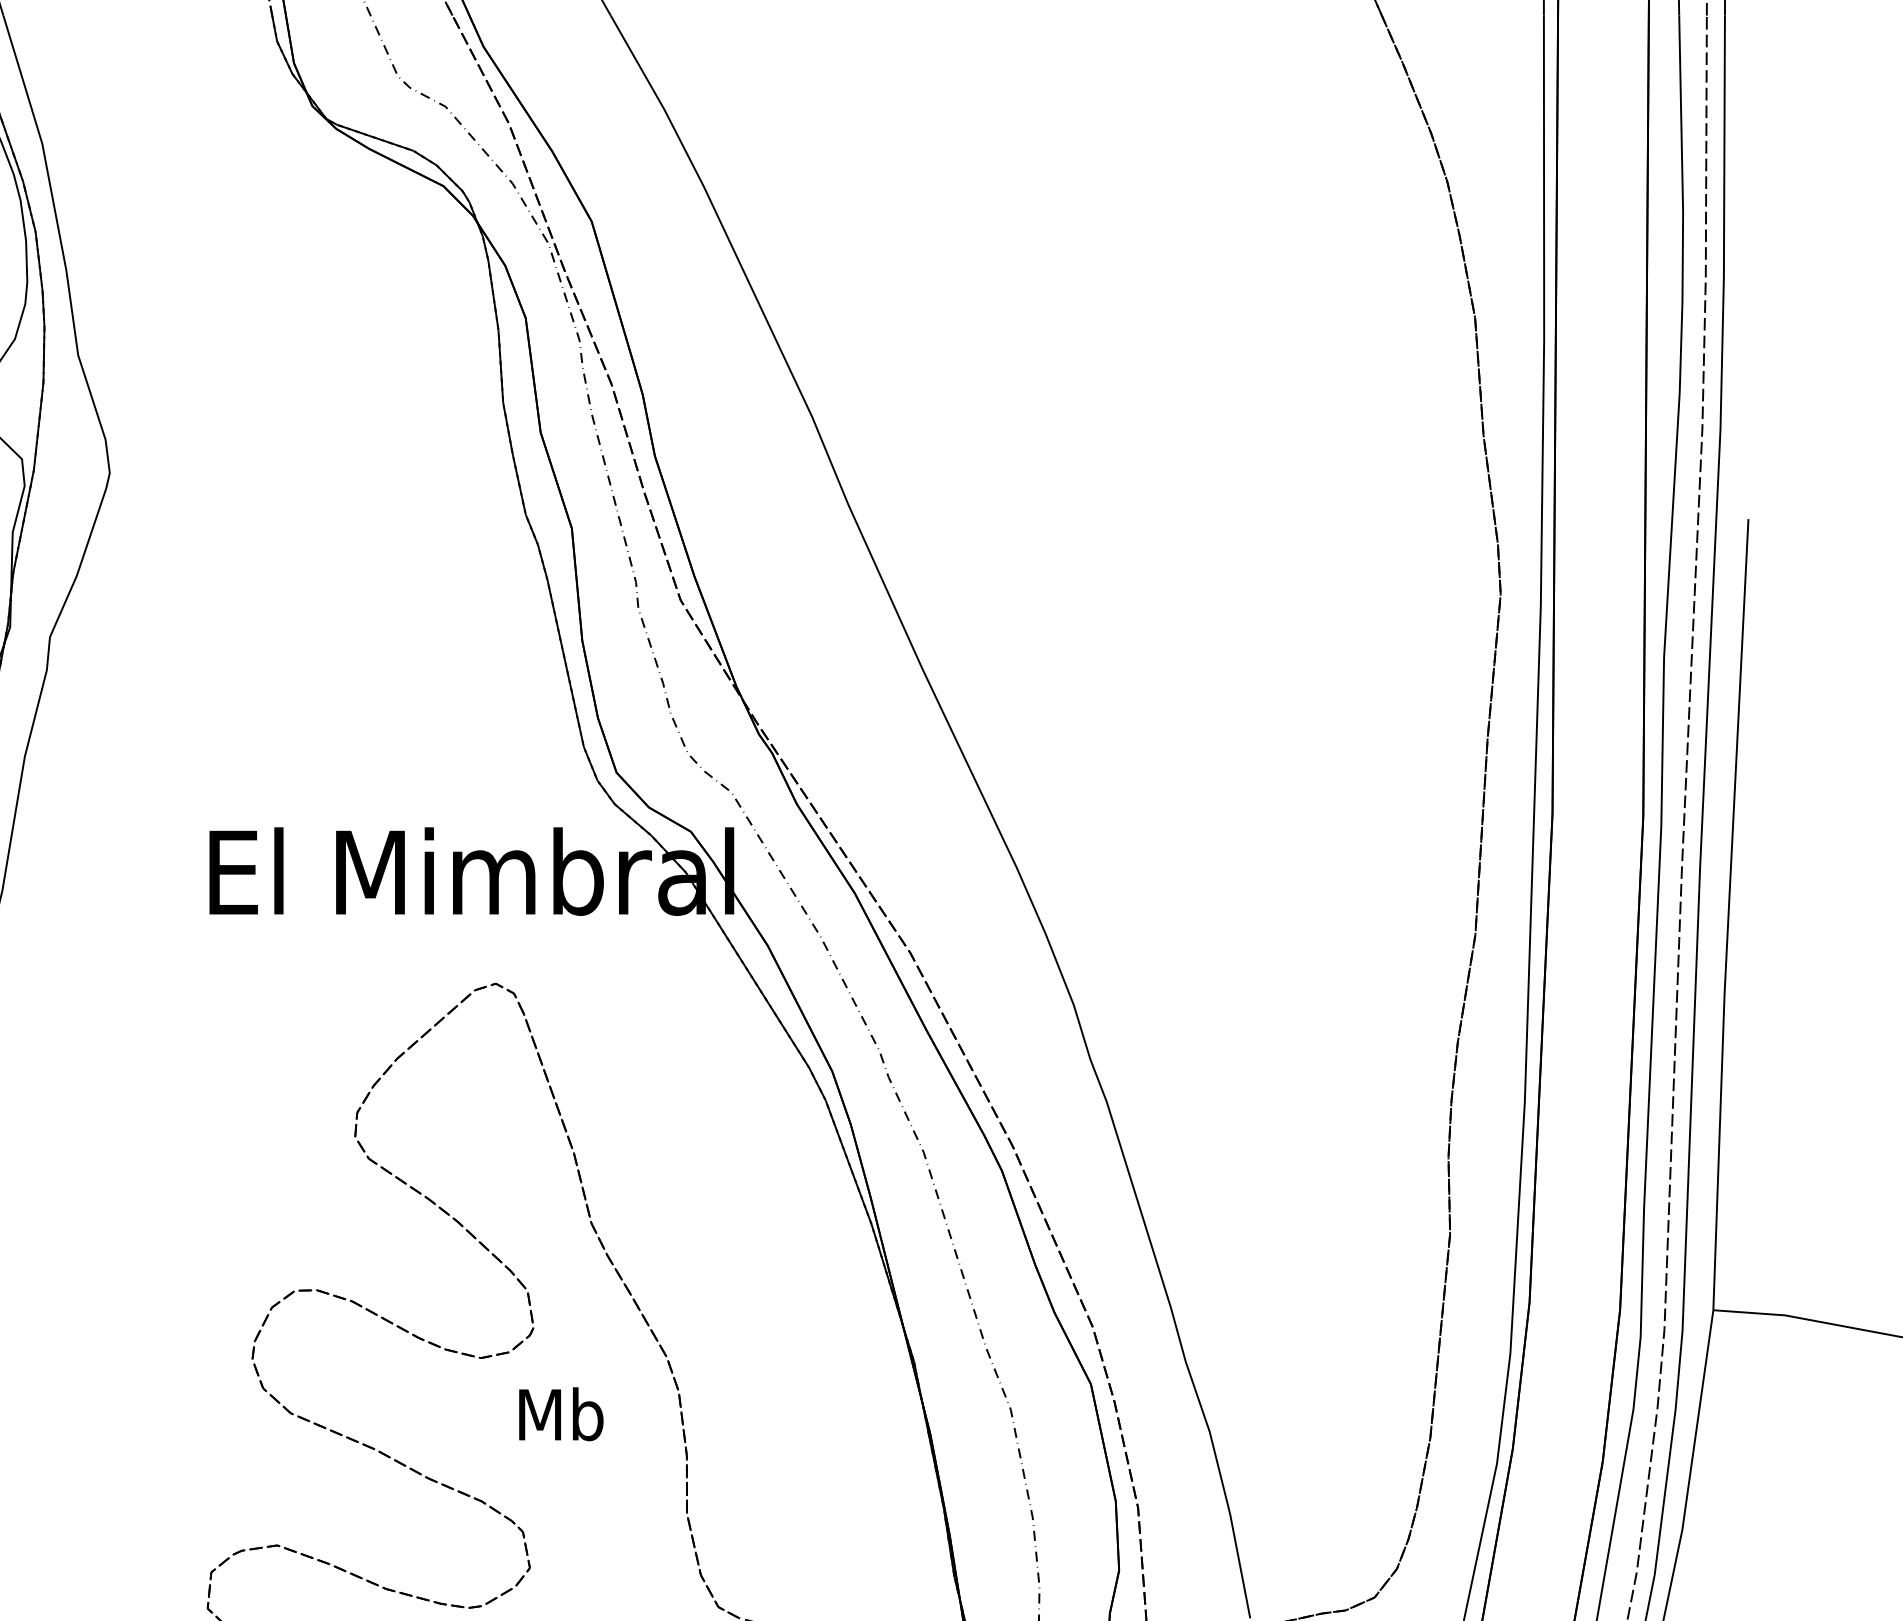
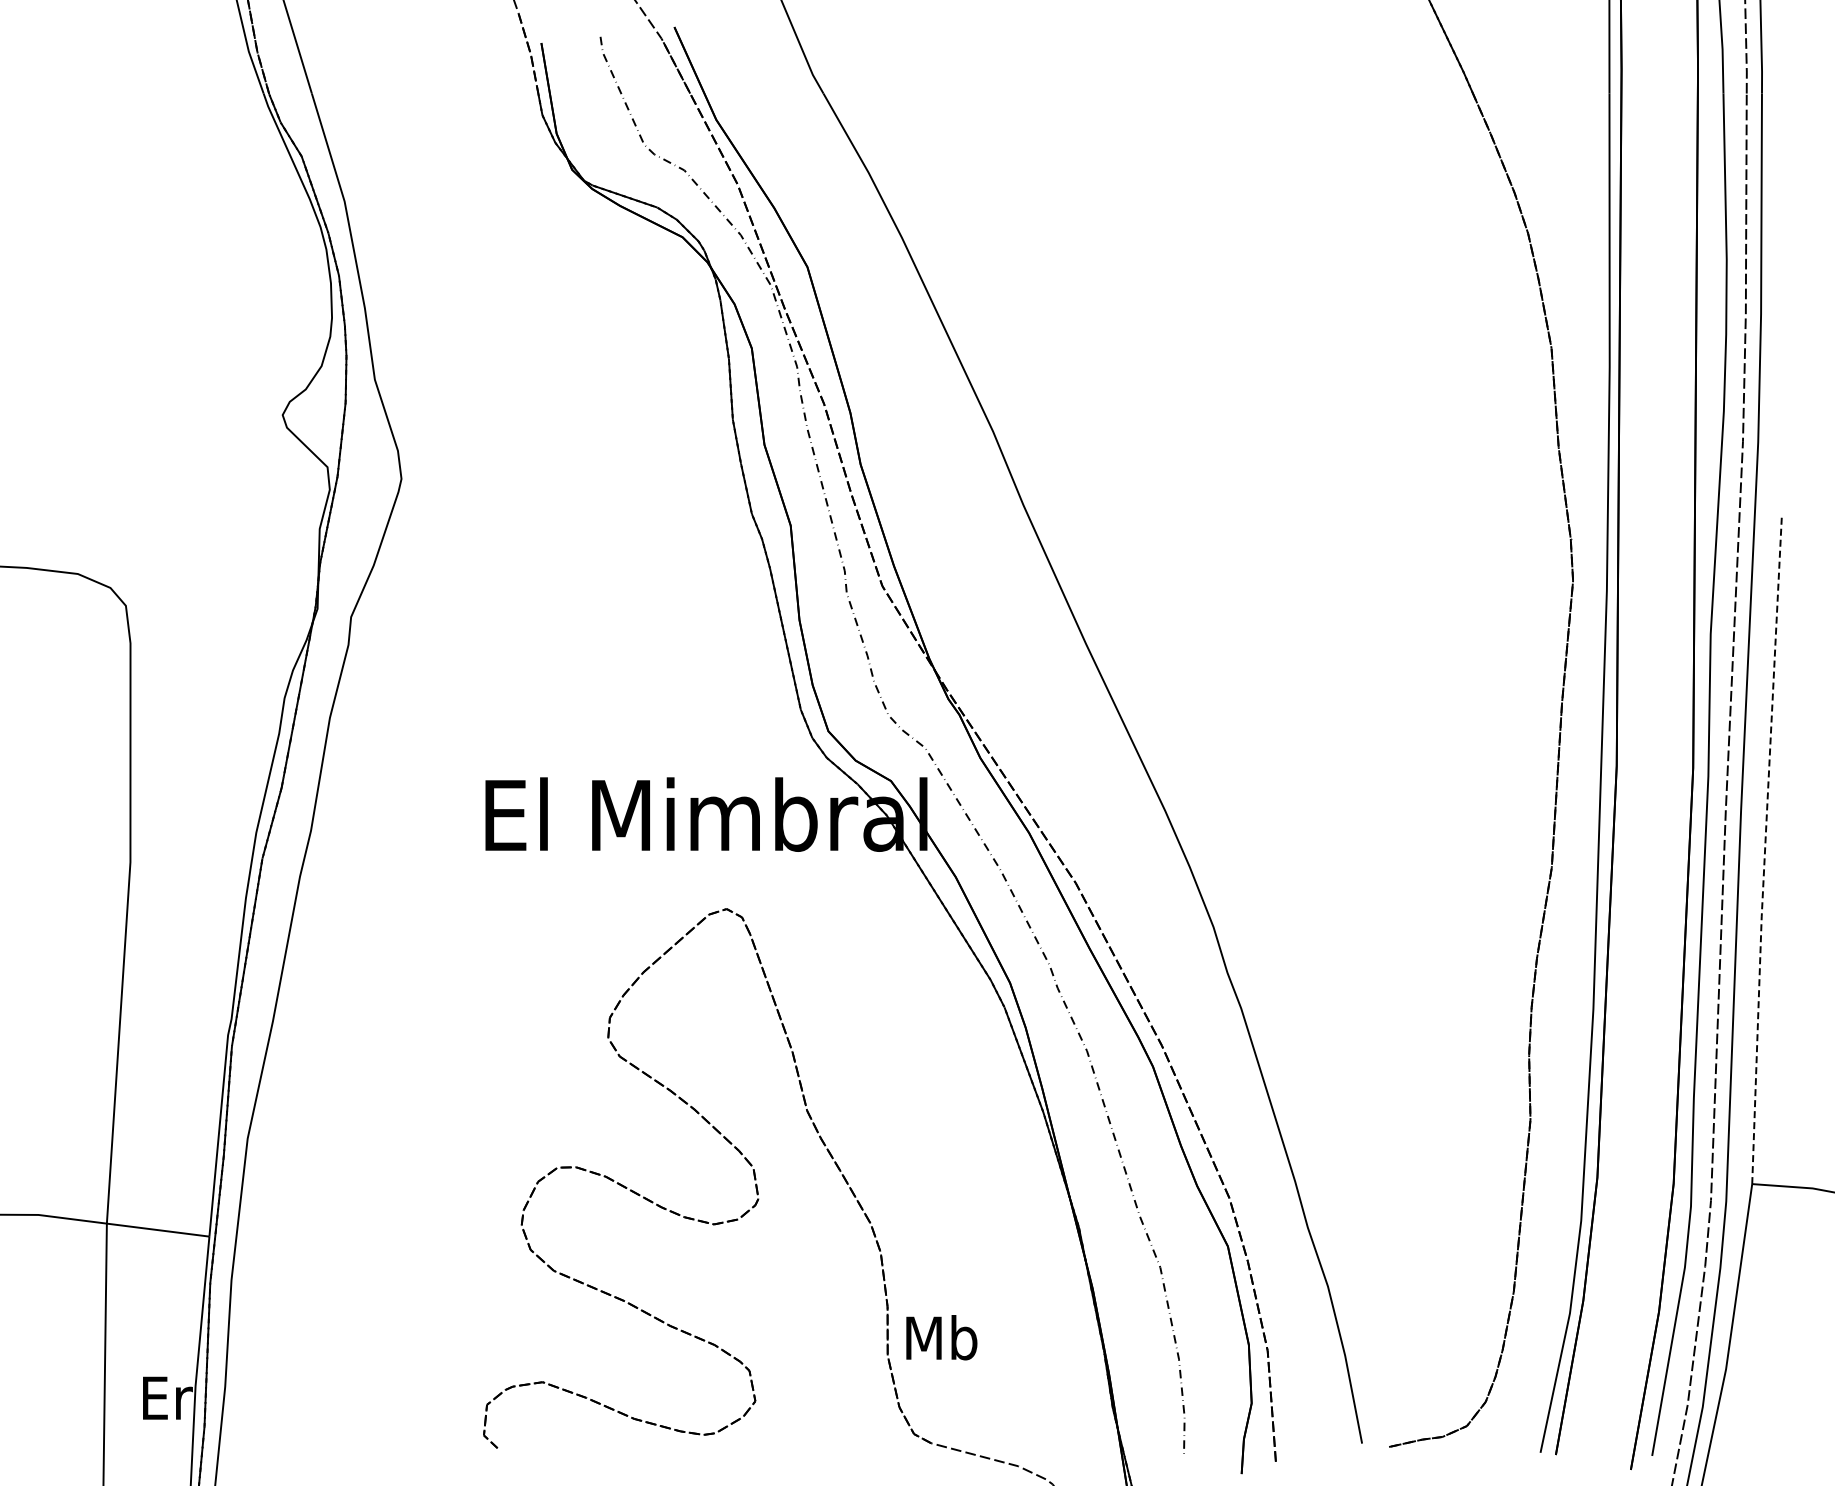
line: (1729, 915) -> (1765, 851), solid -> dashed
text: (560, 1414) -> (941, 1337), moved

